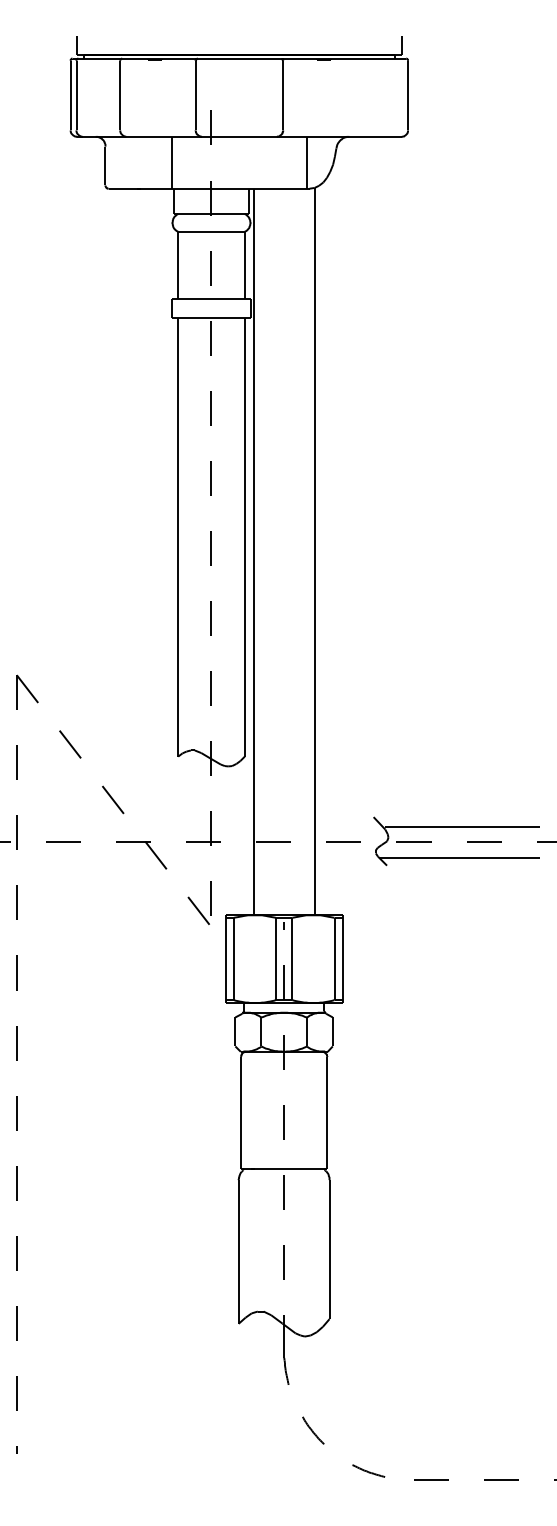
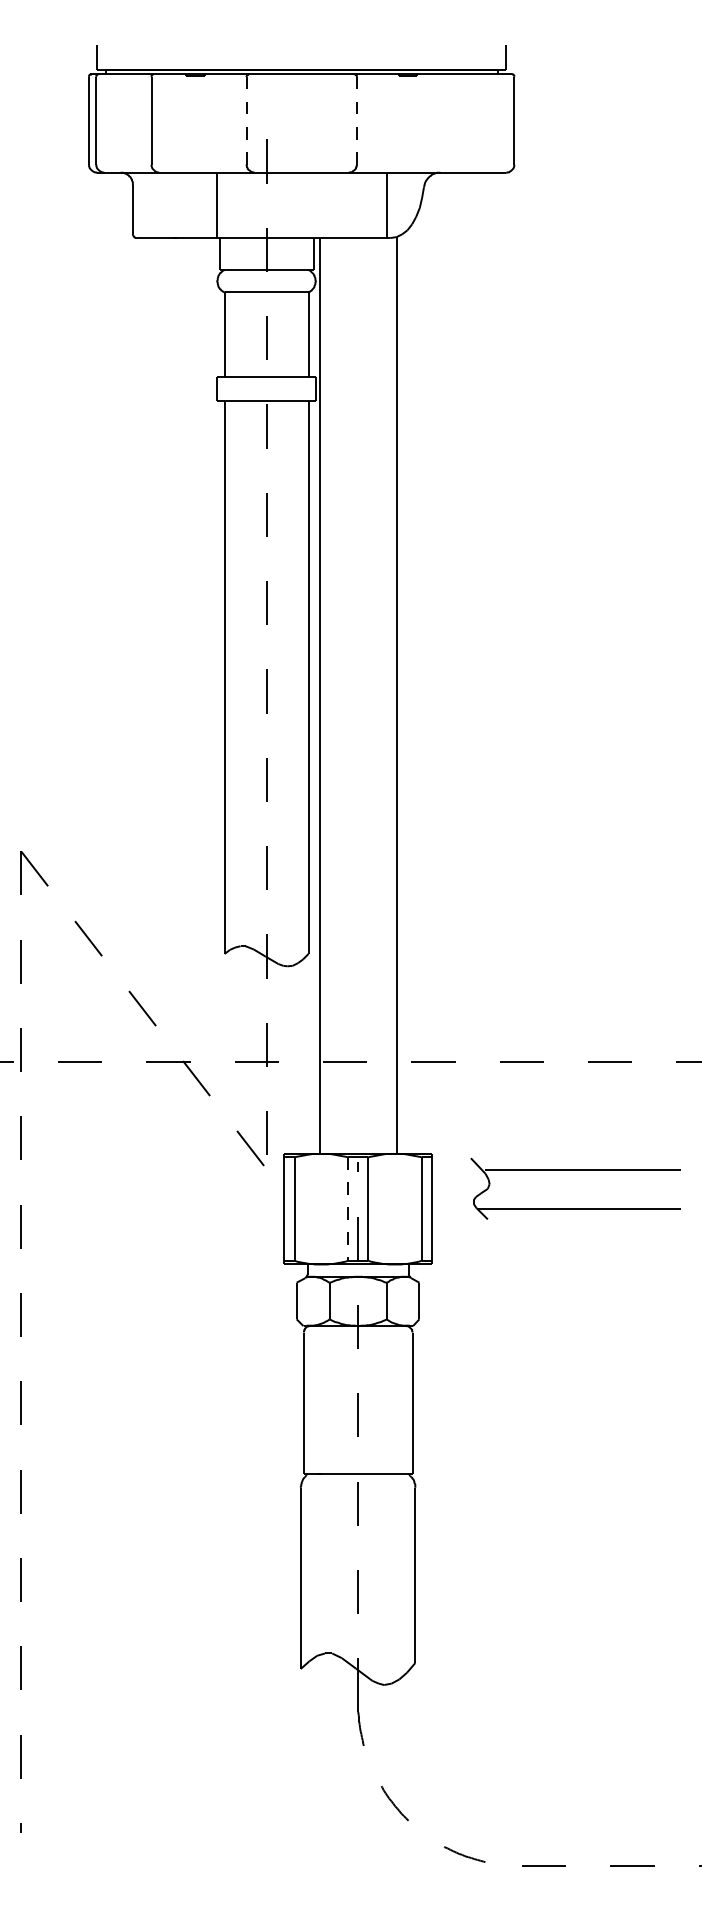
line: (195, 95) -> (246, 120), solid -> dashed
line: (282, 95) -> (356, 120), solid -> dashed
part: (456, 826) -> (575, 1170), moved
line: (275, 959) -> (347, 1209), solid -> dashed

